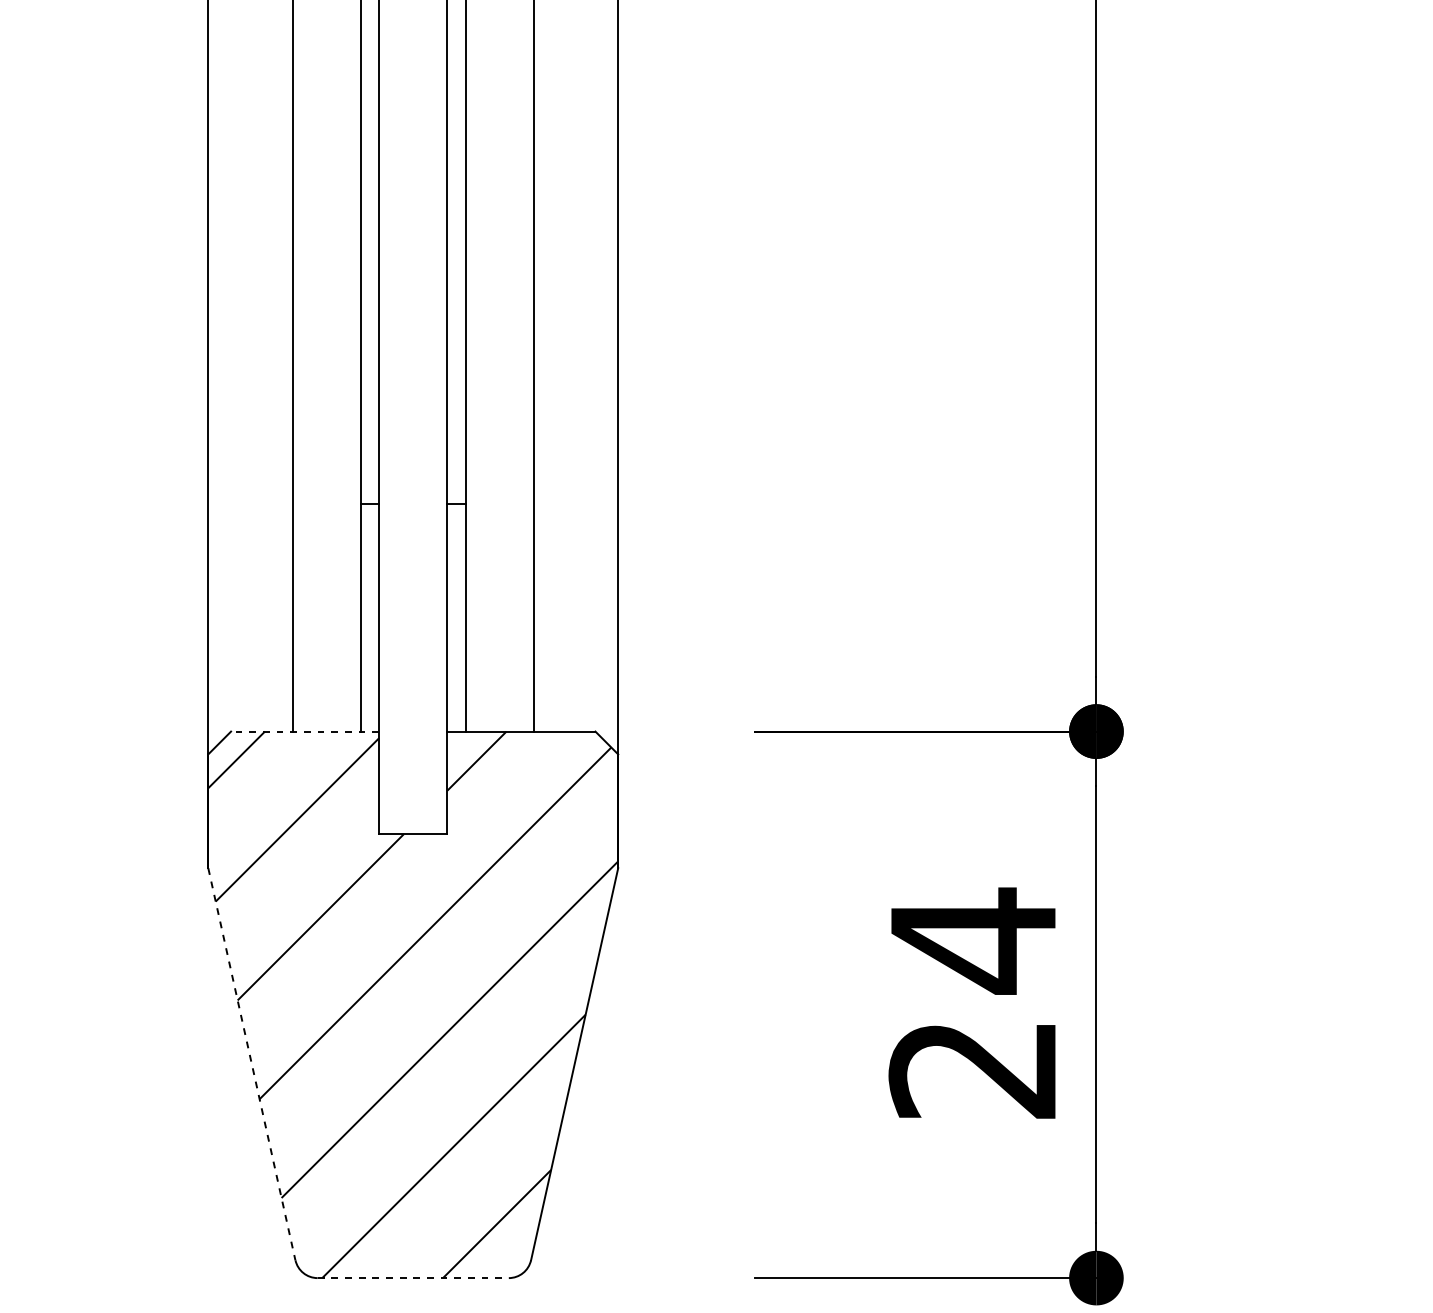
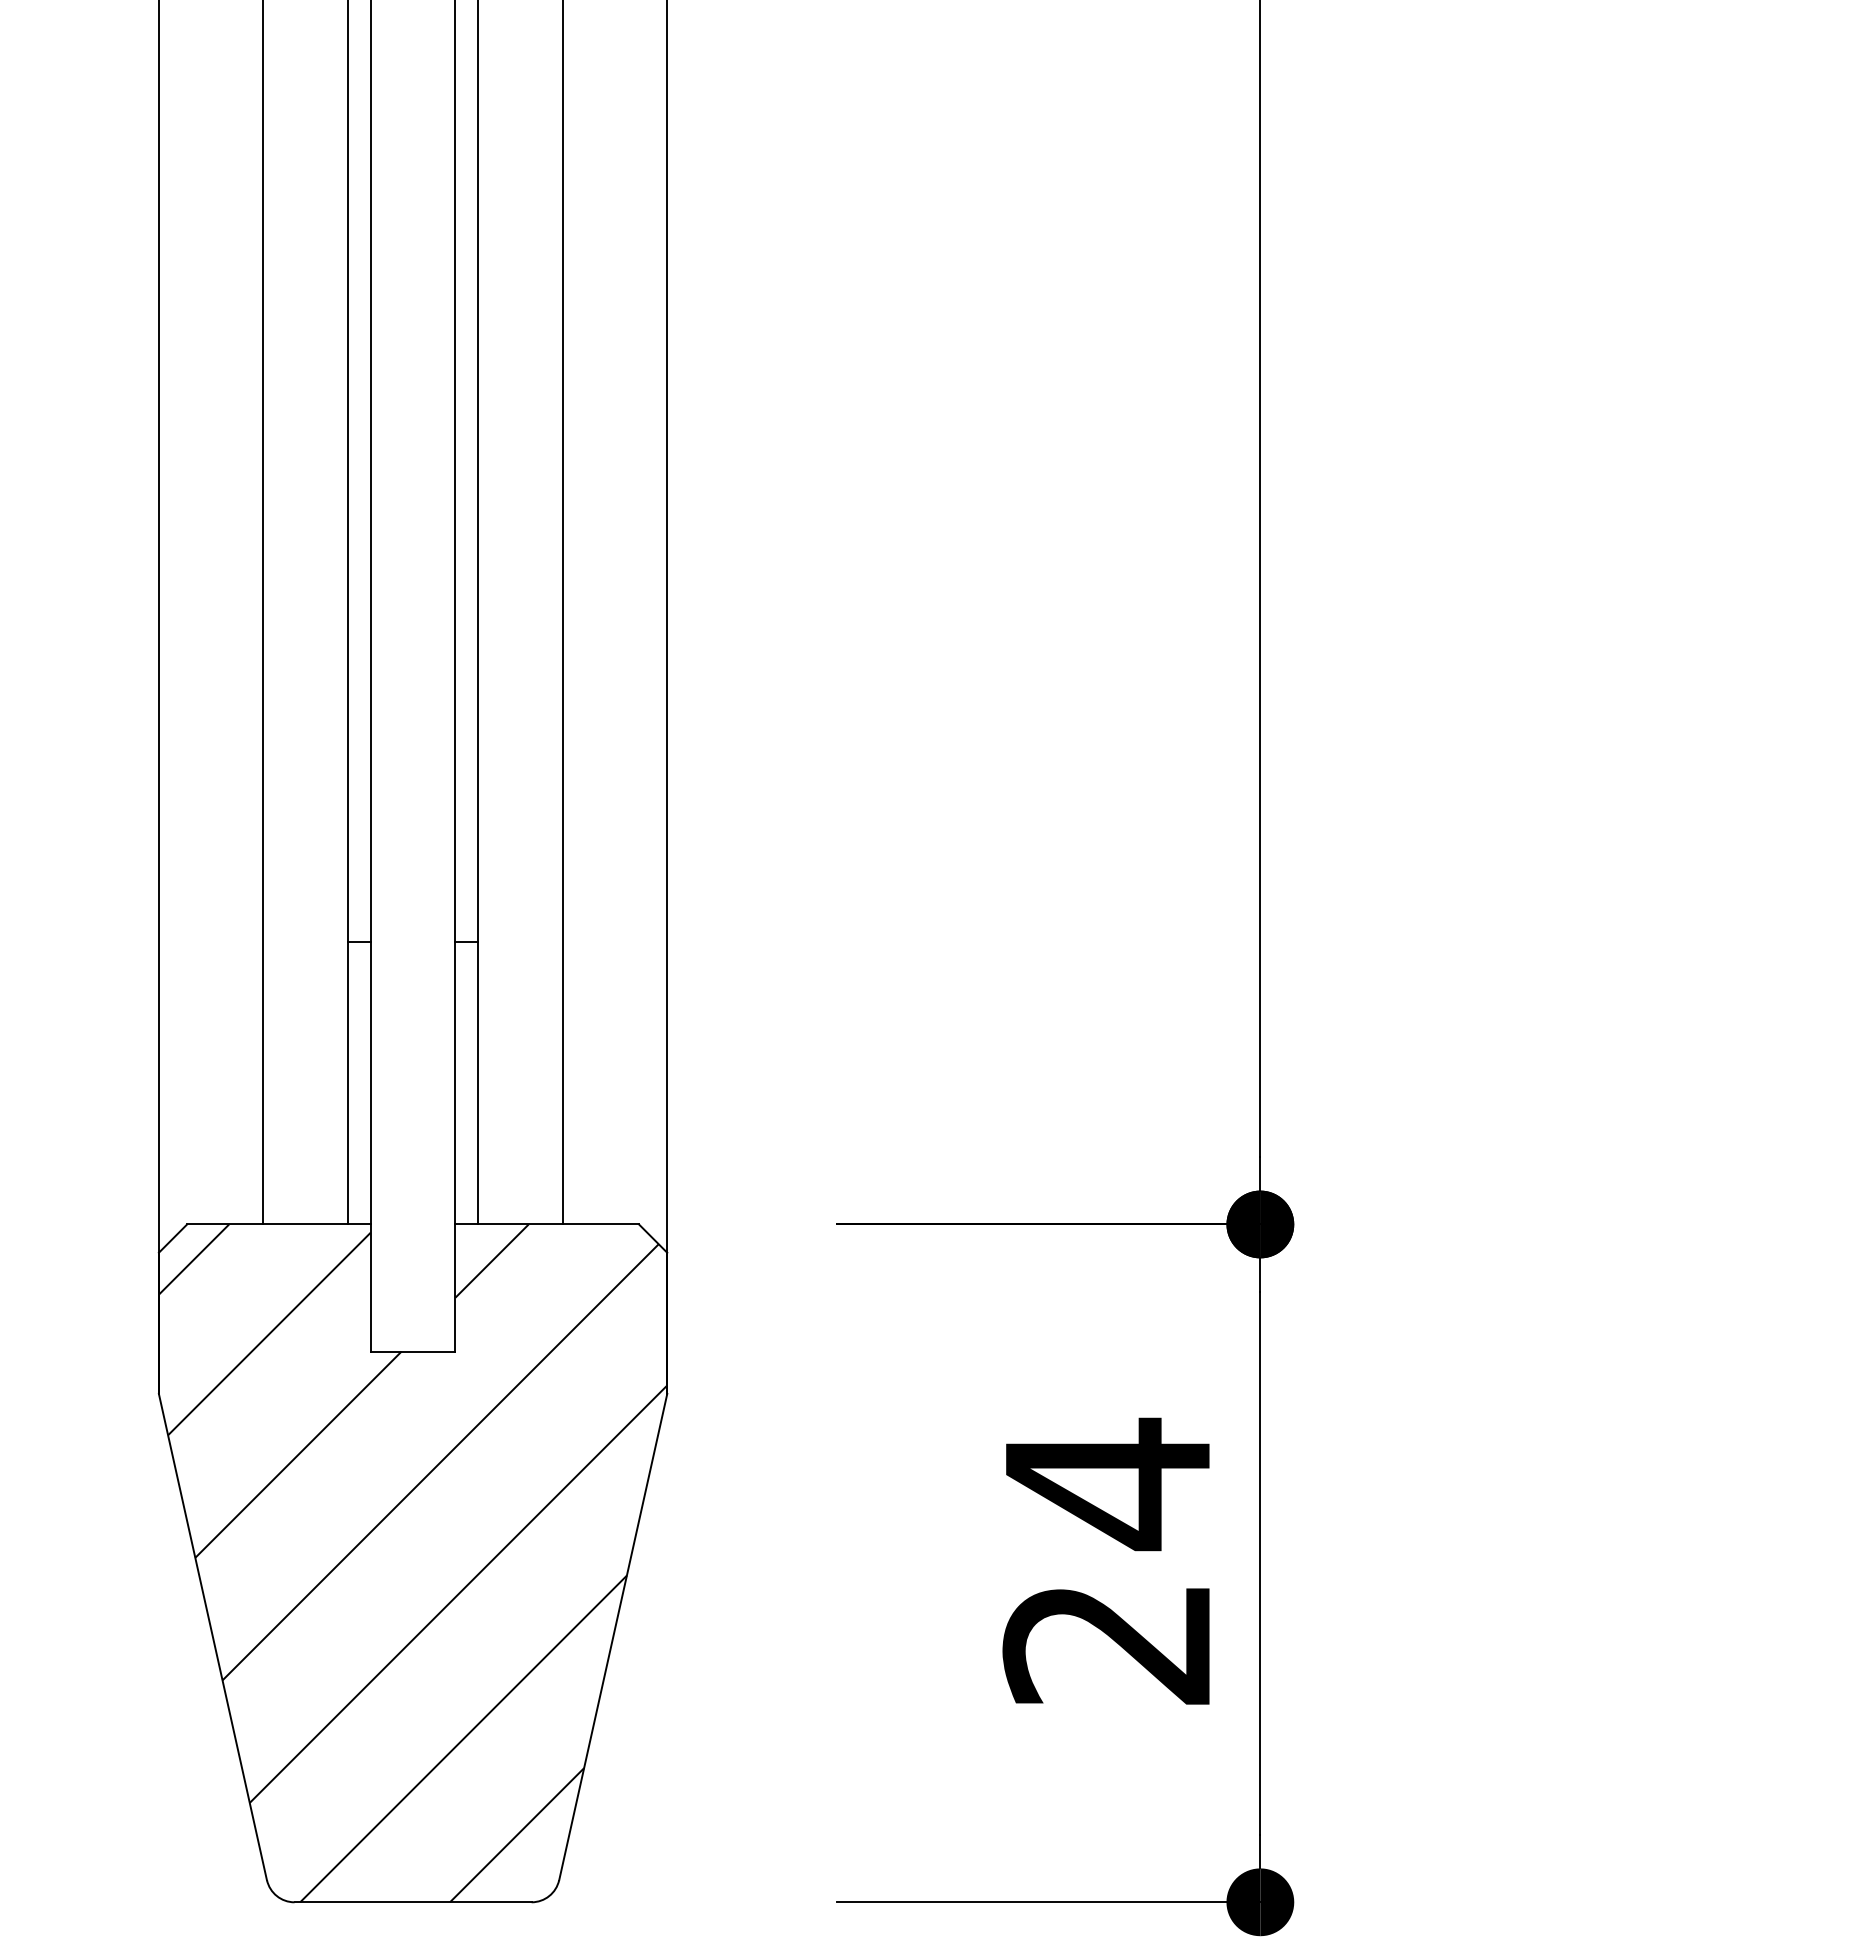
line: (304, 731) -> (278, 1224), dashed -> solid
line: (252, 1064) -> (213, 1637), dashed -> solid
line: (413, 1278) -> (413, 1902), dashed -> solid

